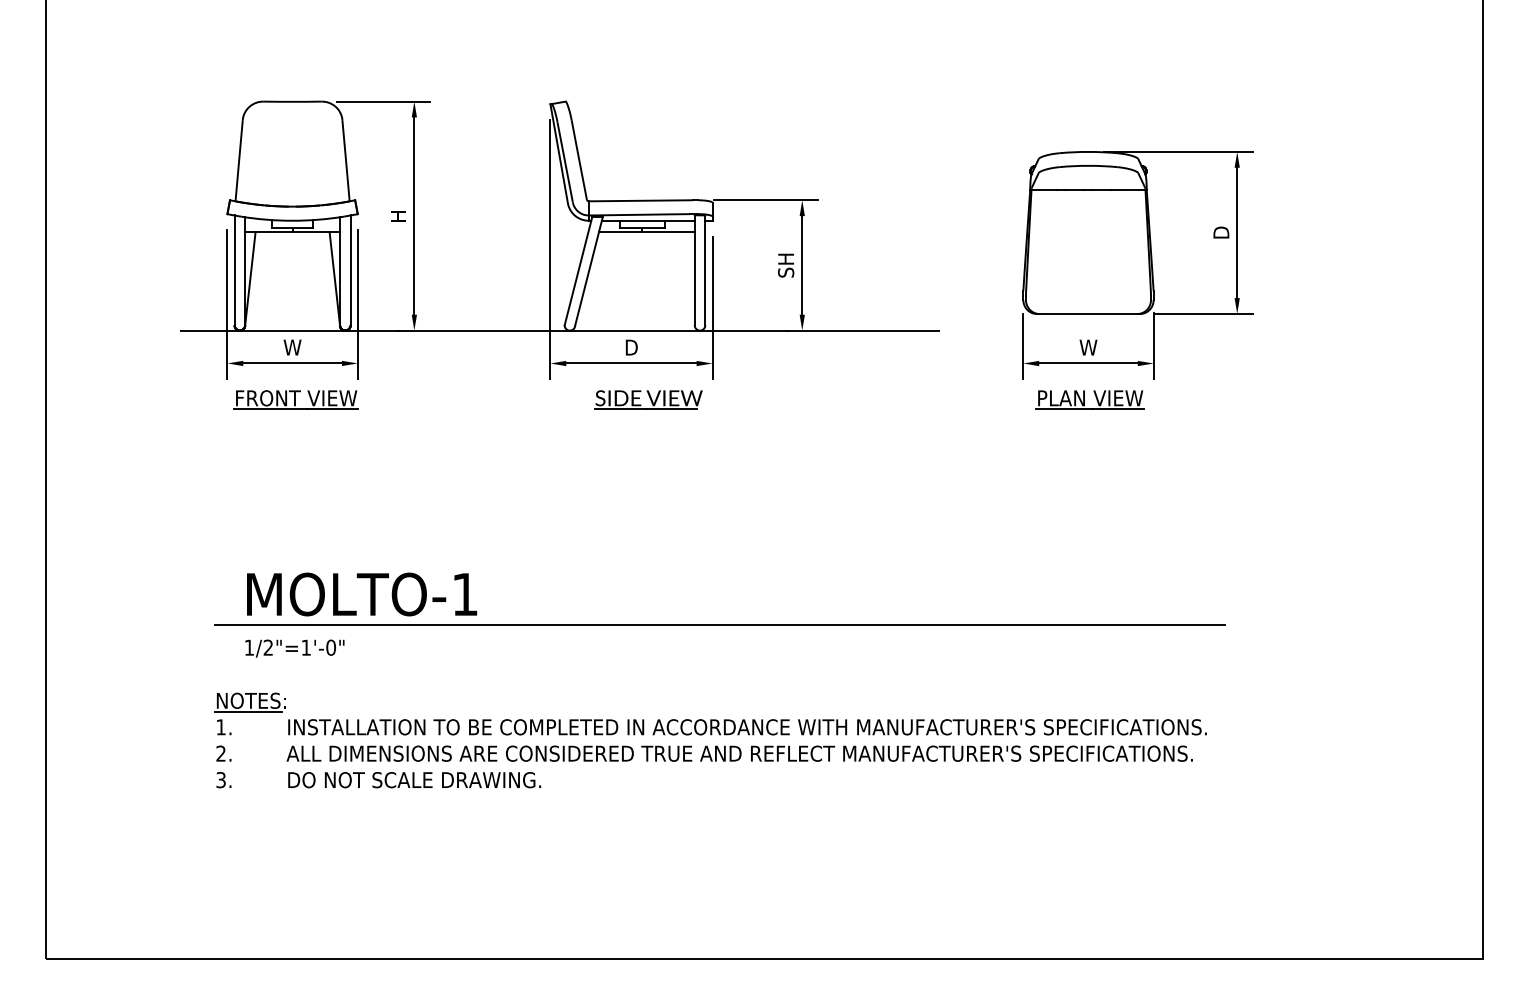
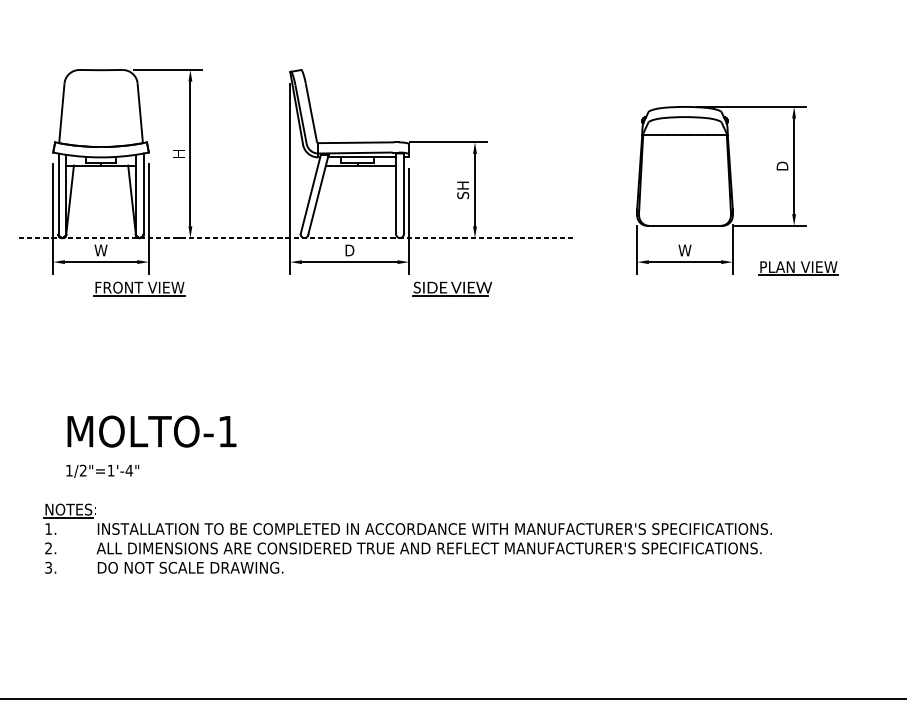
line: (560, 330) -> (297, 237), solid -> dashed
part: (295, 399) -> (139, 288), moved
part: (648, 399) -> (452, 288), moved
part: (1089, 399) -> (798, 268), moved
line: (719, 625) -> (414, 454), removed
text: (331, 647) -> (129, 470), 1/2"=1'-0" -> 1/2"=1'-4"

